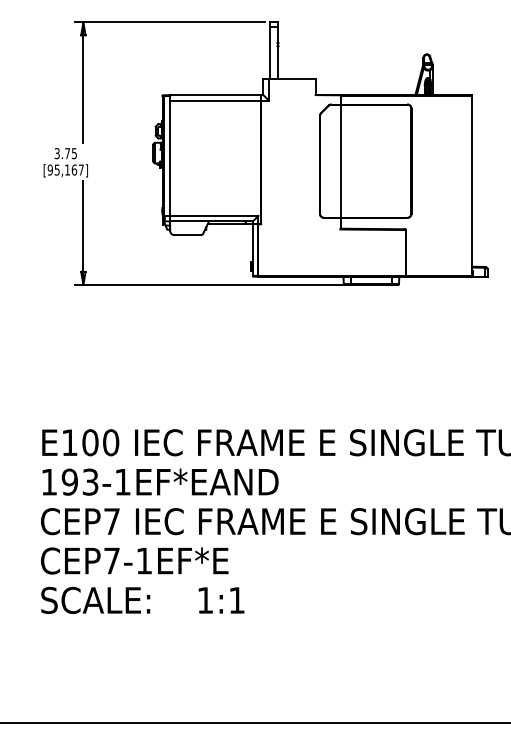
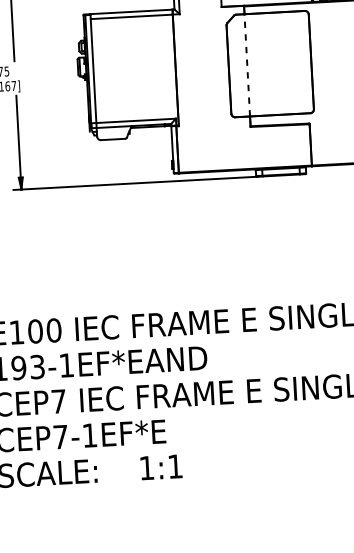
line: (340, 161) -> (247, 65), solid -> dashed

